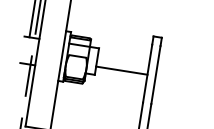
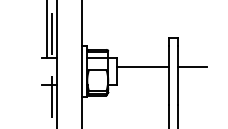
line: (170, 68) -> (191, 66), added
line: (121, 70) -> (143, 66), moved

